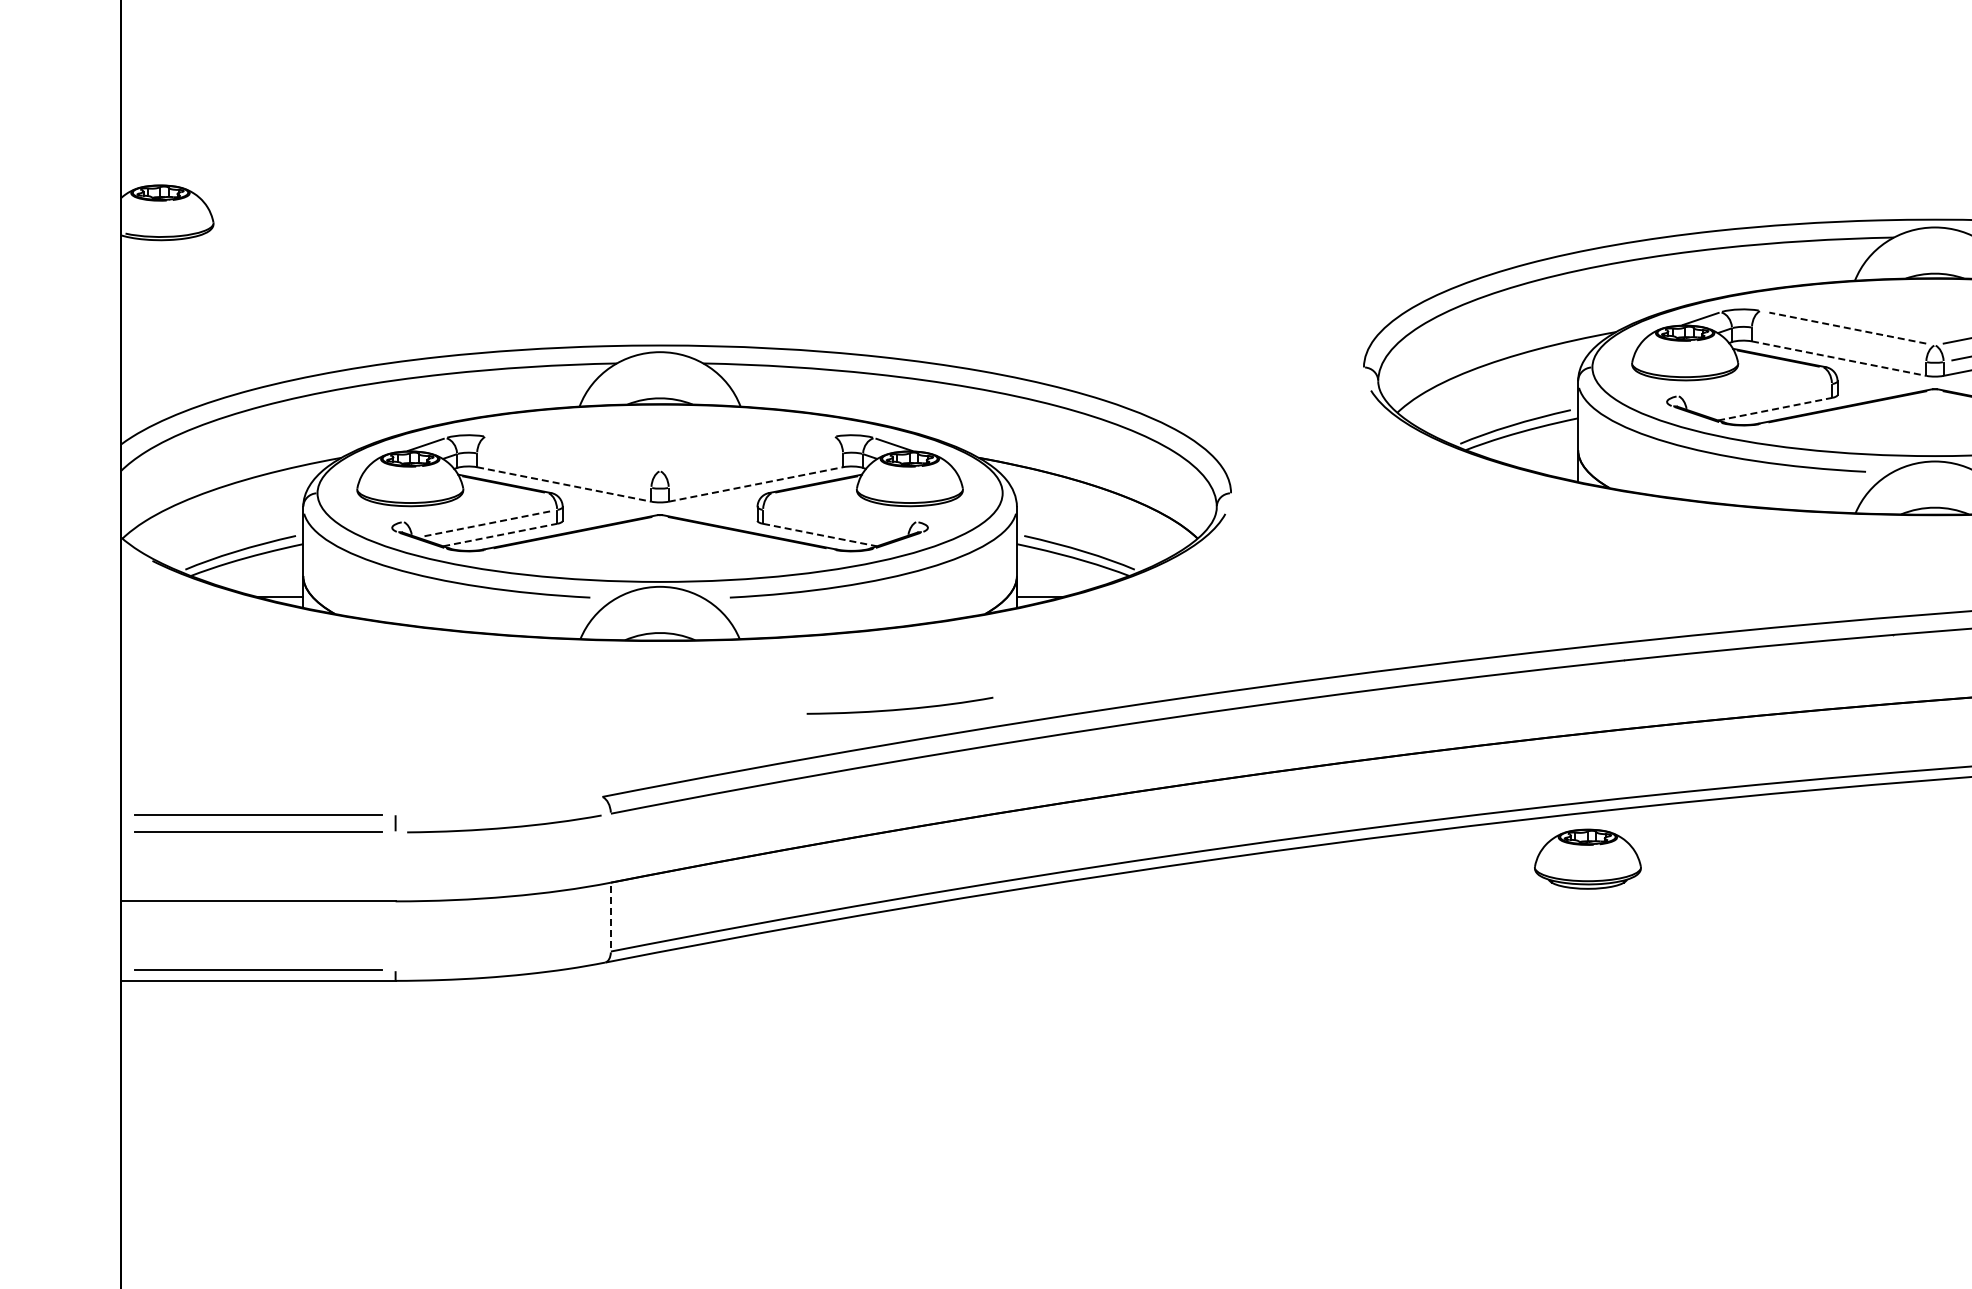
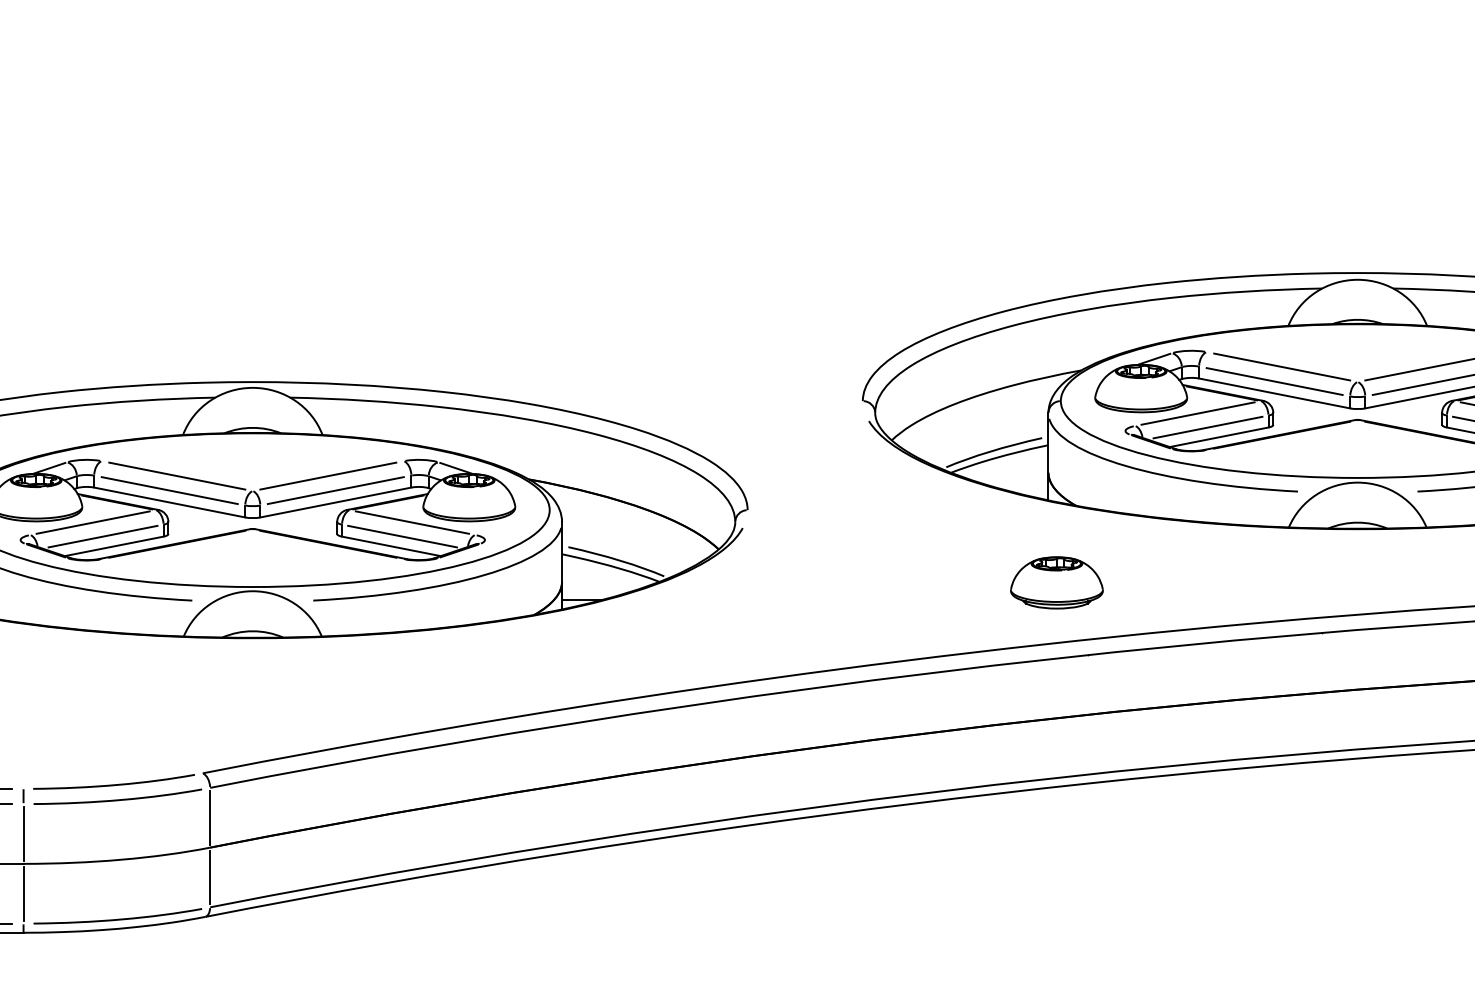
line: (1847, 328) -> (1281, 367), dashed -> solid
line: (1838, 344) -> (1274, 381), added
line: (1839, 358) -> (1274, 393), dashed -> solid
line: (1750, 381) -> (1197, 413), added
line: (1762, 397) -> (1208, 427), added
line: (1775, 409) -> (1219, 437), dashed -> solid
line: (572, 453) -> (176, 475), added
line: (746, 453) -> (327, 475), added
line: (563, 470) -> (169, 490), added
line: (755, 470) -> (335, 490), added
line: (564, 484) -> (169, 502), dashed -> solid
line: (755, 484) -> (335, 502), dashed -> solid
line: (475, 507) -> (92, 522), added
line: (844, 507) -> (412, 522), added
line: (487, 523) -> (103, 536), dashed -> solid
line: (832, 523) -> (402, 536), added
line: (500, 534) -> (114, 545), dashed -> solid
line: (820, 535) -> (391, 546), dashed -> solid
curve: (899, 708) -> (113, 784), moved
line: (610, 848) -> (209, 818), added
part: (1587, 858) -> (1056, 582), moved
line: (395, 866) -> (23, 833), added
line: (610, 916) -> (209, 876), dashed -> solid
line: (395, 935) -> (23, 893), added
curve: (505, 964) -> (118, 918), added

